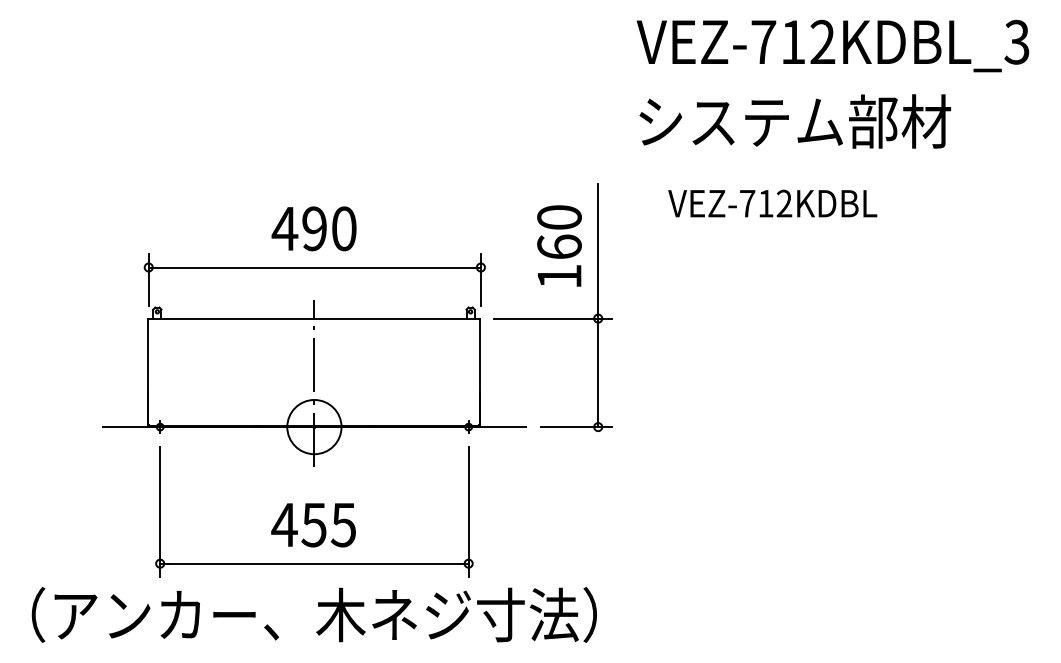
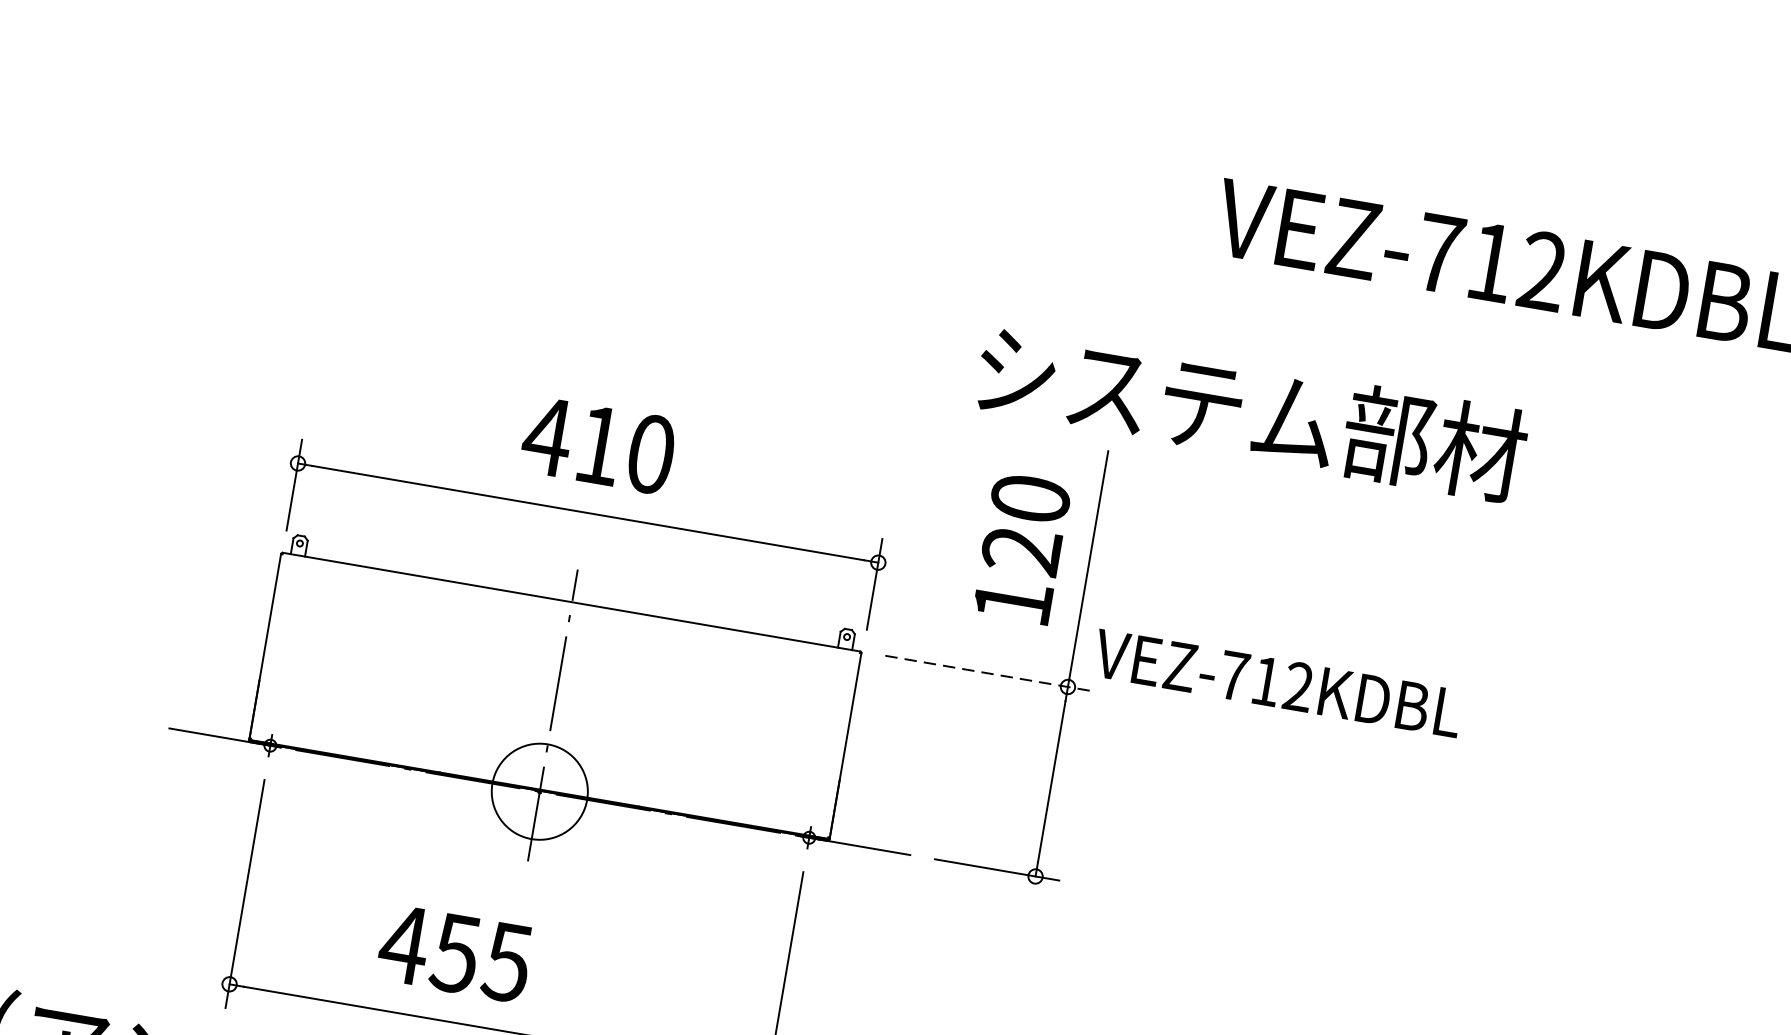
text: (795, 121) -> (1252, 412), moved
text: (772, 203) -> (1277, 683), moved
text: (314, 228) -> (599, 444), 490 -> 410
text: (559, 246) -> (1021, 549), 160 -> 120
line: (553, 318) -> (989, 673), solid -> dashed
text: (313, 525) -> (454, 954), moved

